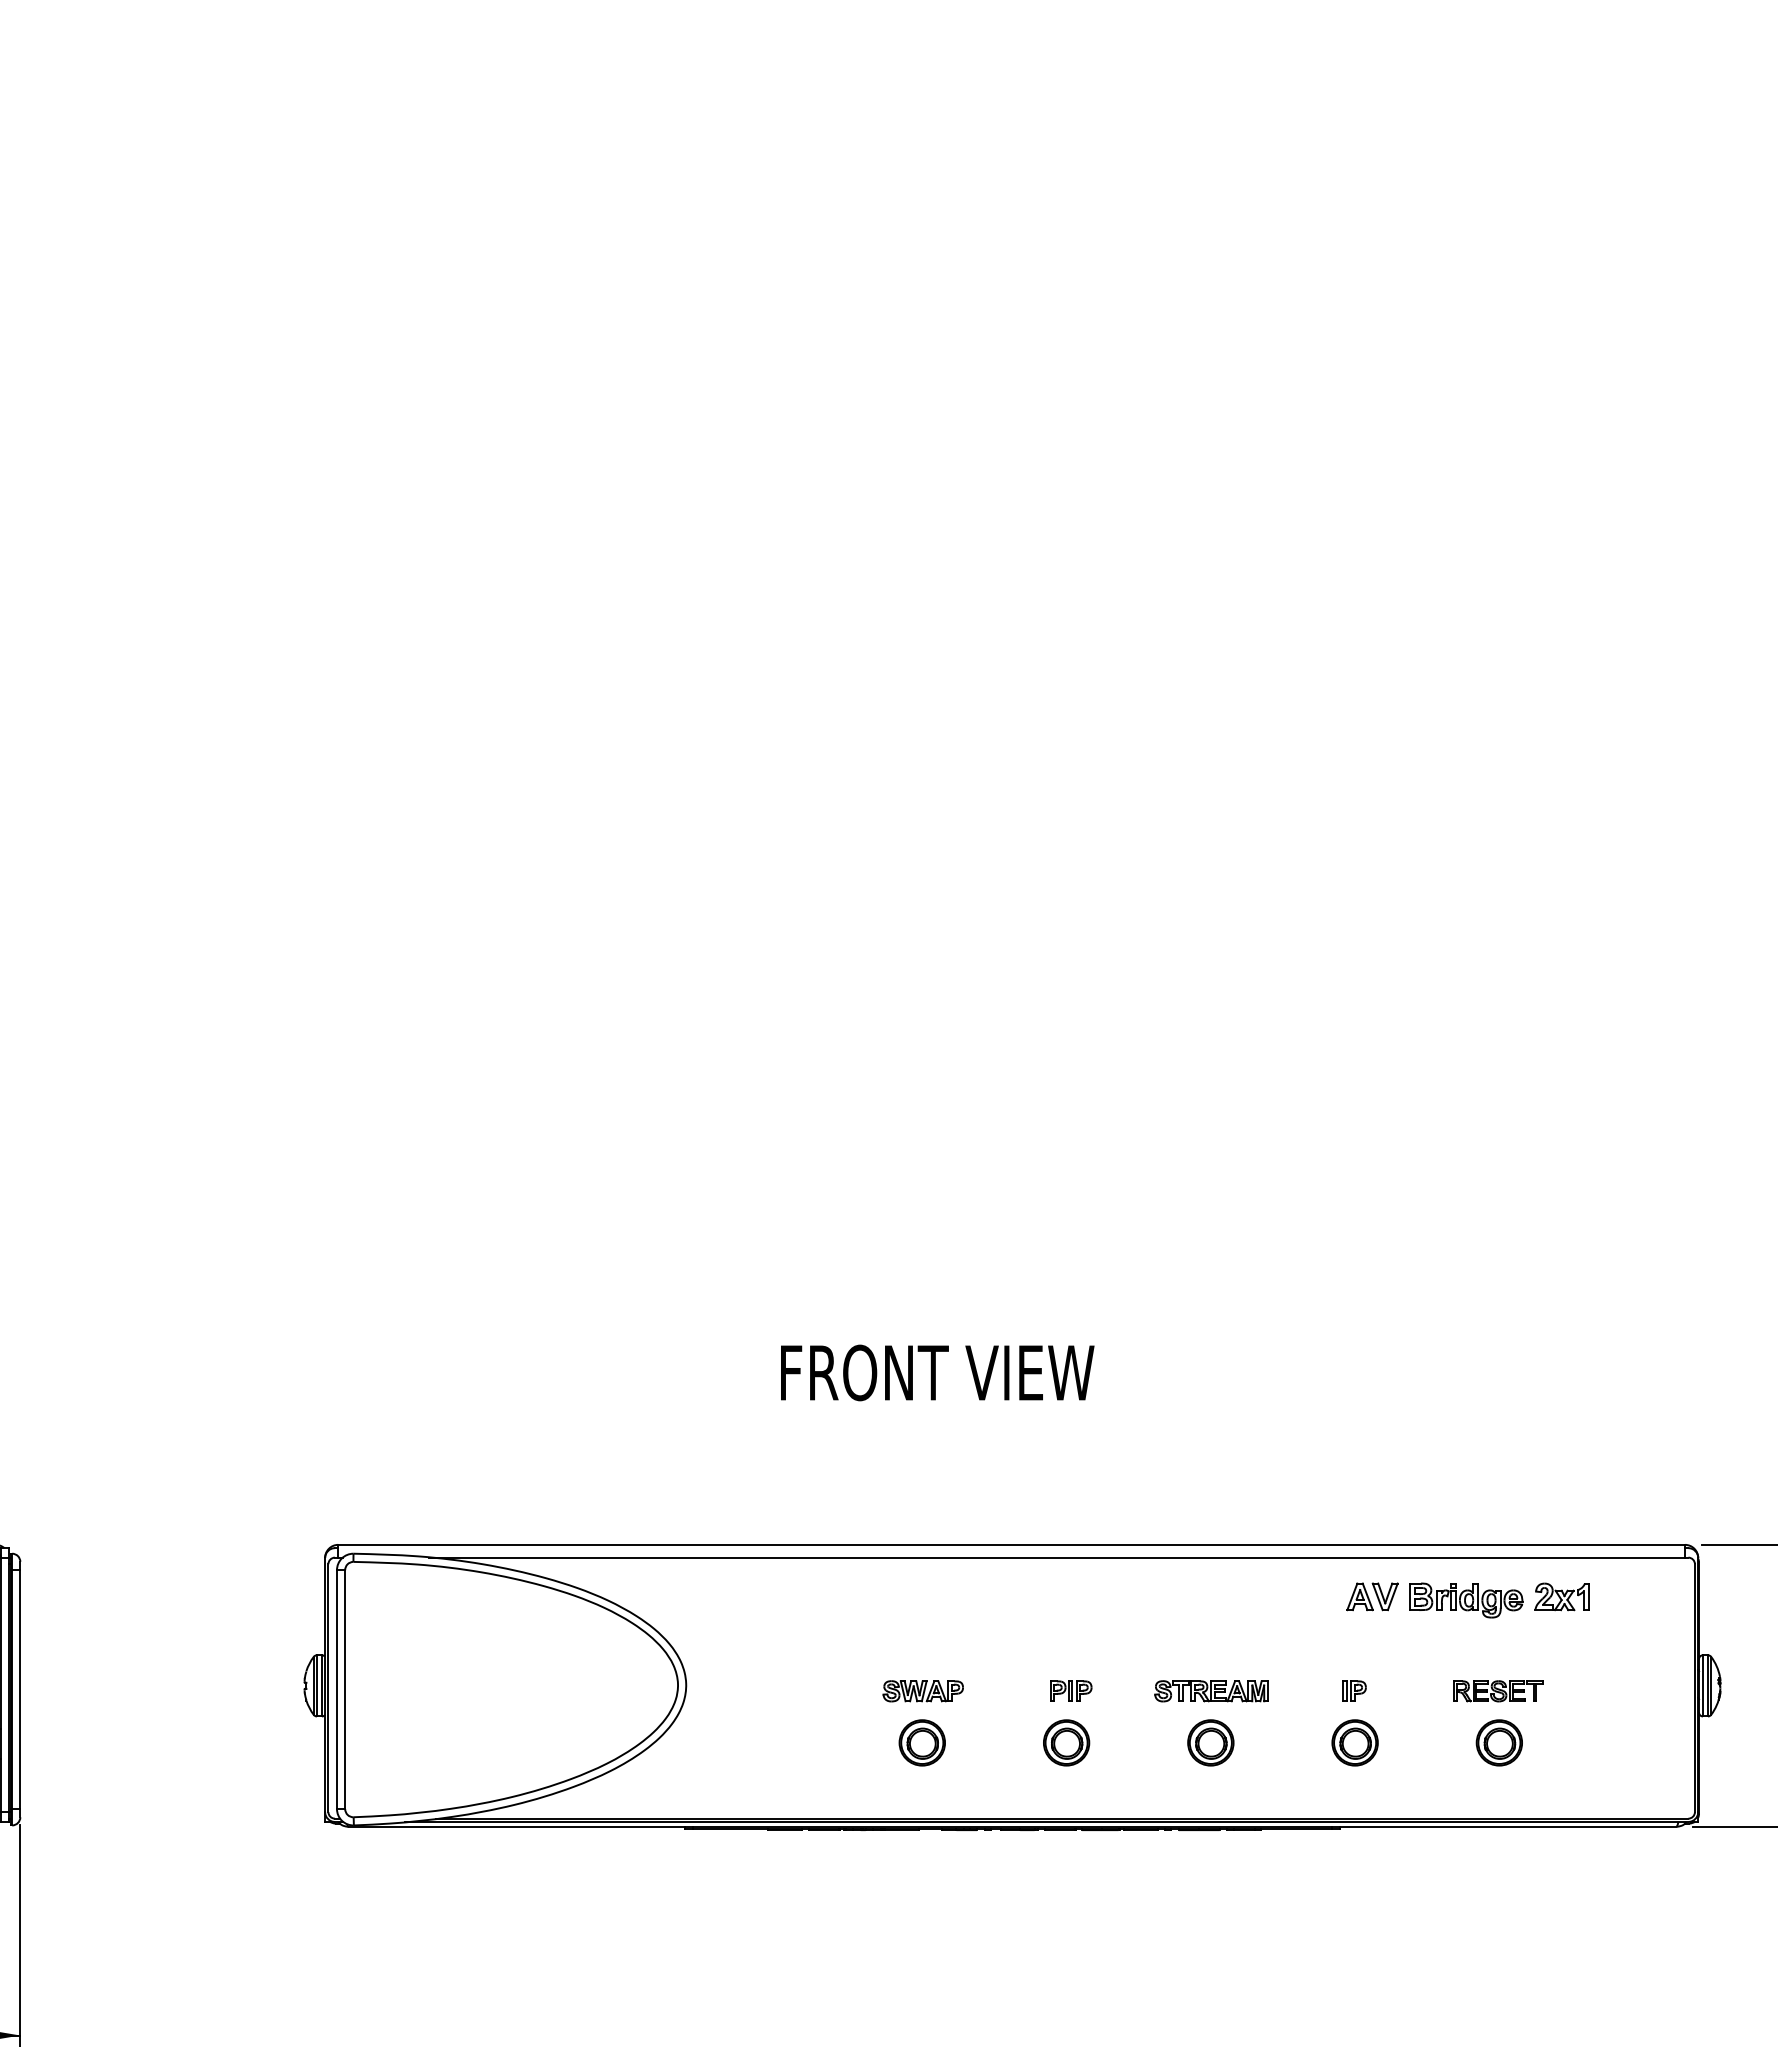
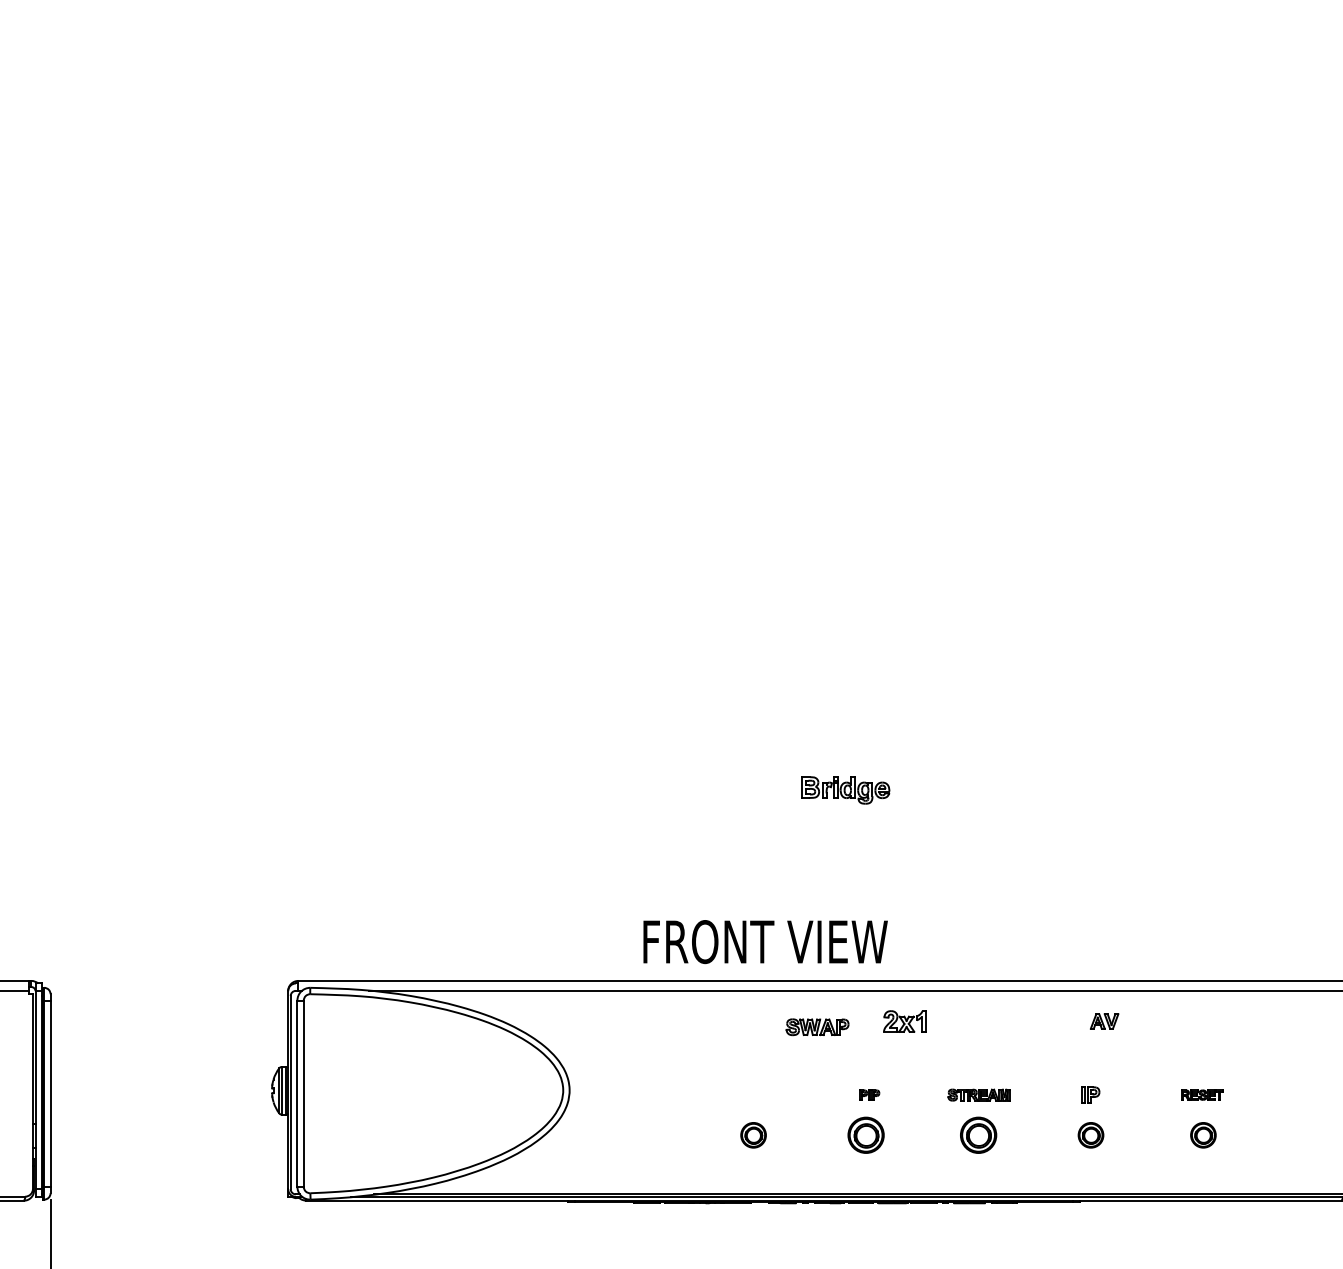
text: (937, 1372) -> (765, 941), moved
part: (1372, 1596) -> (1104, 1021), size x0.7
part: (1561, 1596) -> (904, 1021), moved
part: (1466, 1600) -> (845, 790), moved
part: (1071, 1690) -> (869, 1094), size x0.6
part: (922, 1691) -> (816, 1027), moved
part: (1211, 1691) -> (979, 1095), size x0.7
part: (1498, 1691) -> (1202, 1095), size x0.6
part: (921, 1742) -> (753, 1134), size x0.7
part: (1354, 1742) -> (1090, 1134), size x0.7
part: (1498, 1742) -> (1202, 1134), size x0.7

